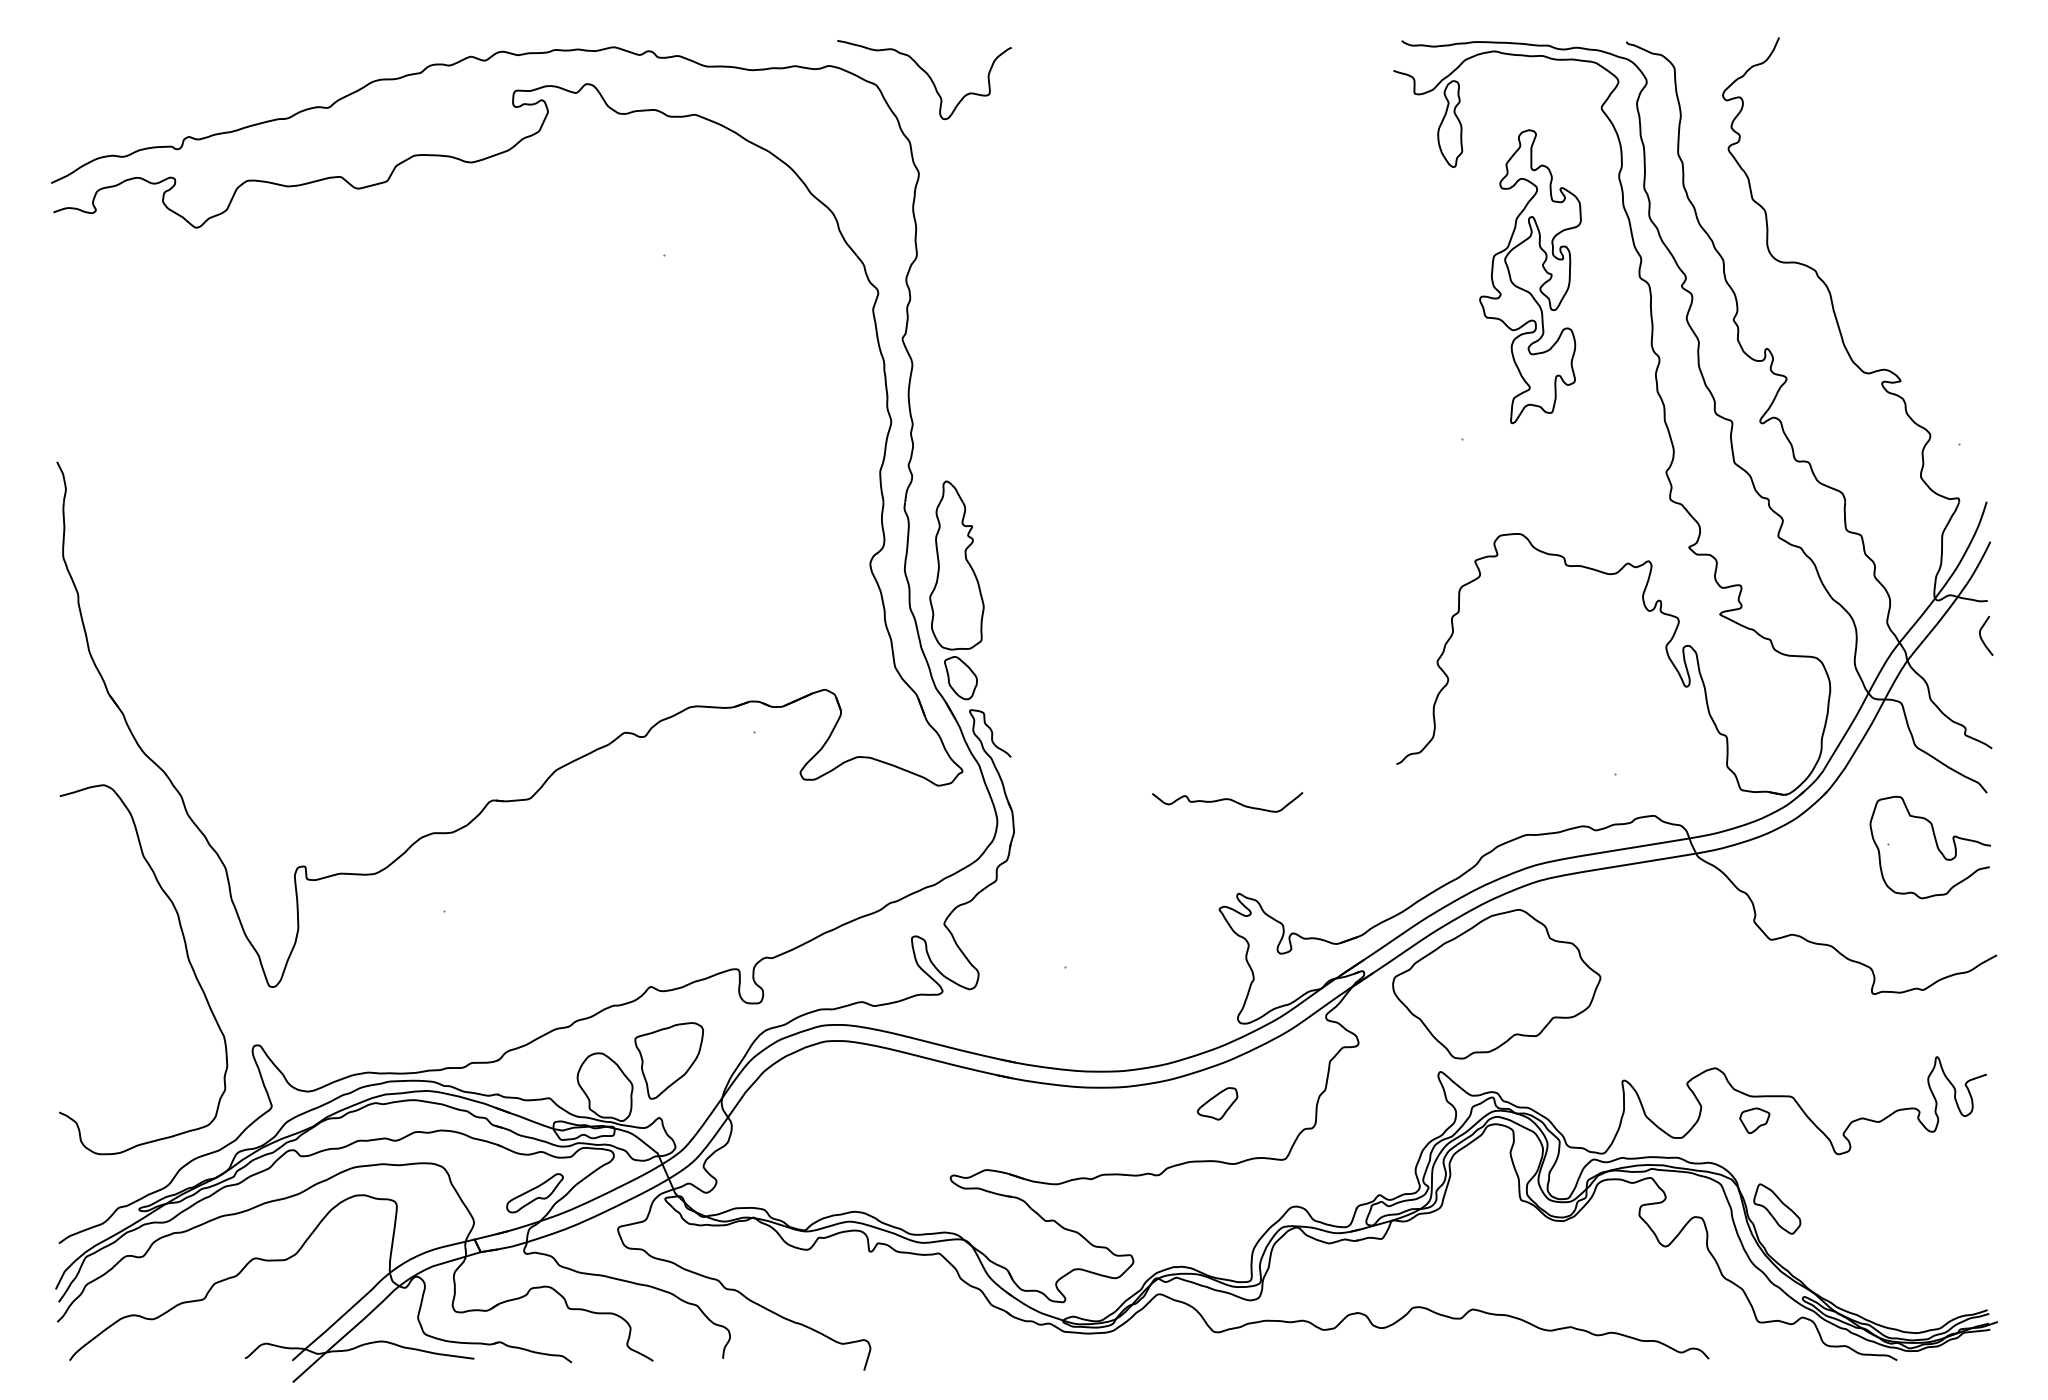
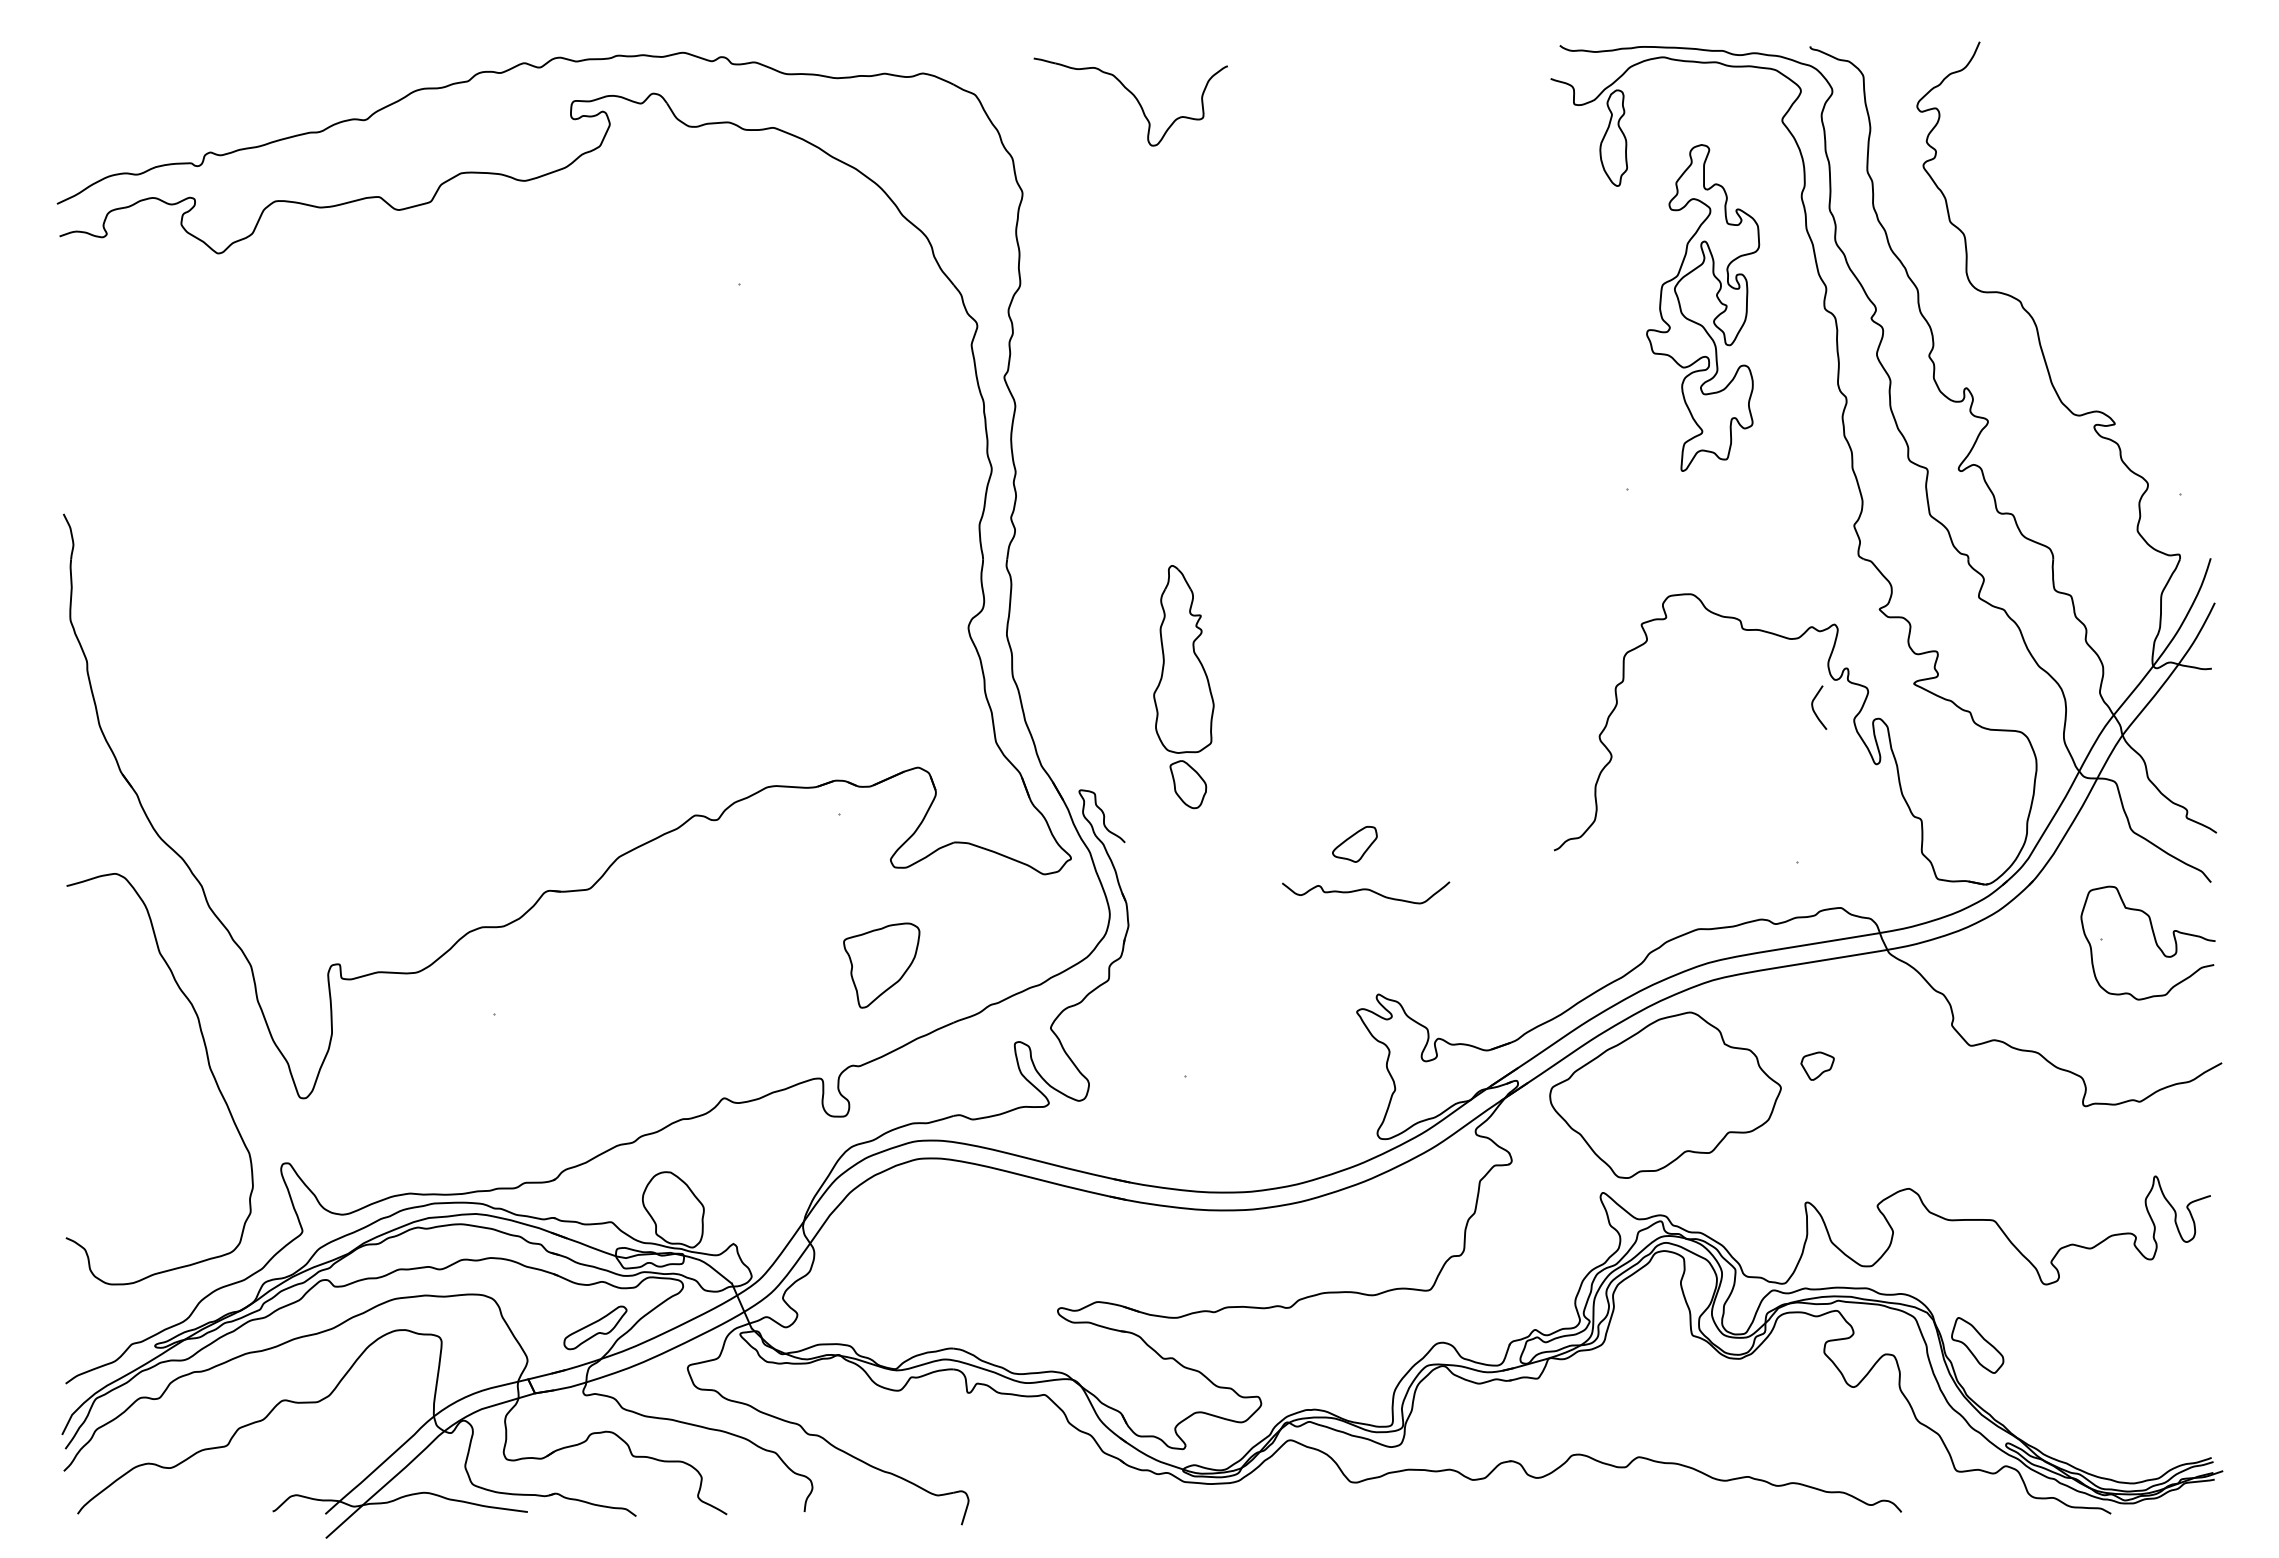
part: (924, 79) -> (1130, 101), moved
part: (956, 590) -> (1183, 687), moved
curve: (1982, 637) -> (1814, 709), moved
part: (669, 1060) -> (881, 965), moved
part: (1217, 1103) -> (1354, 843), moved
part: (1754, 1120) -> (1817, 1065), moved

